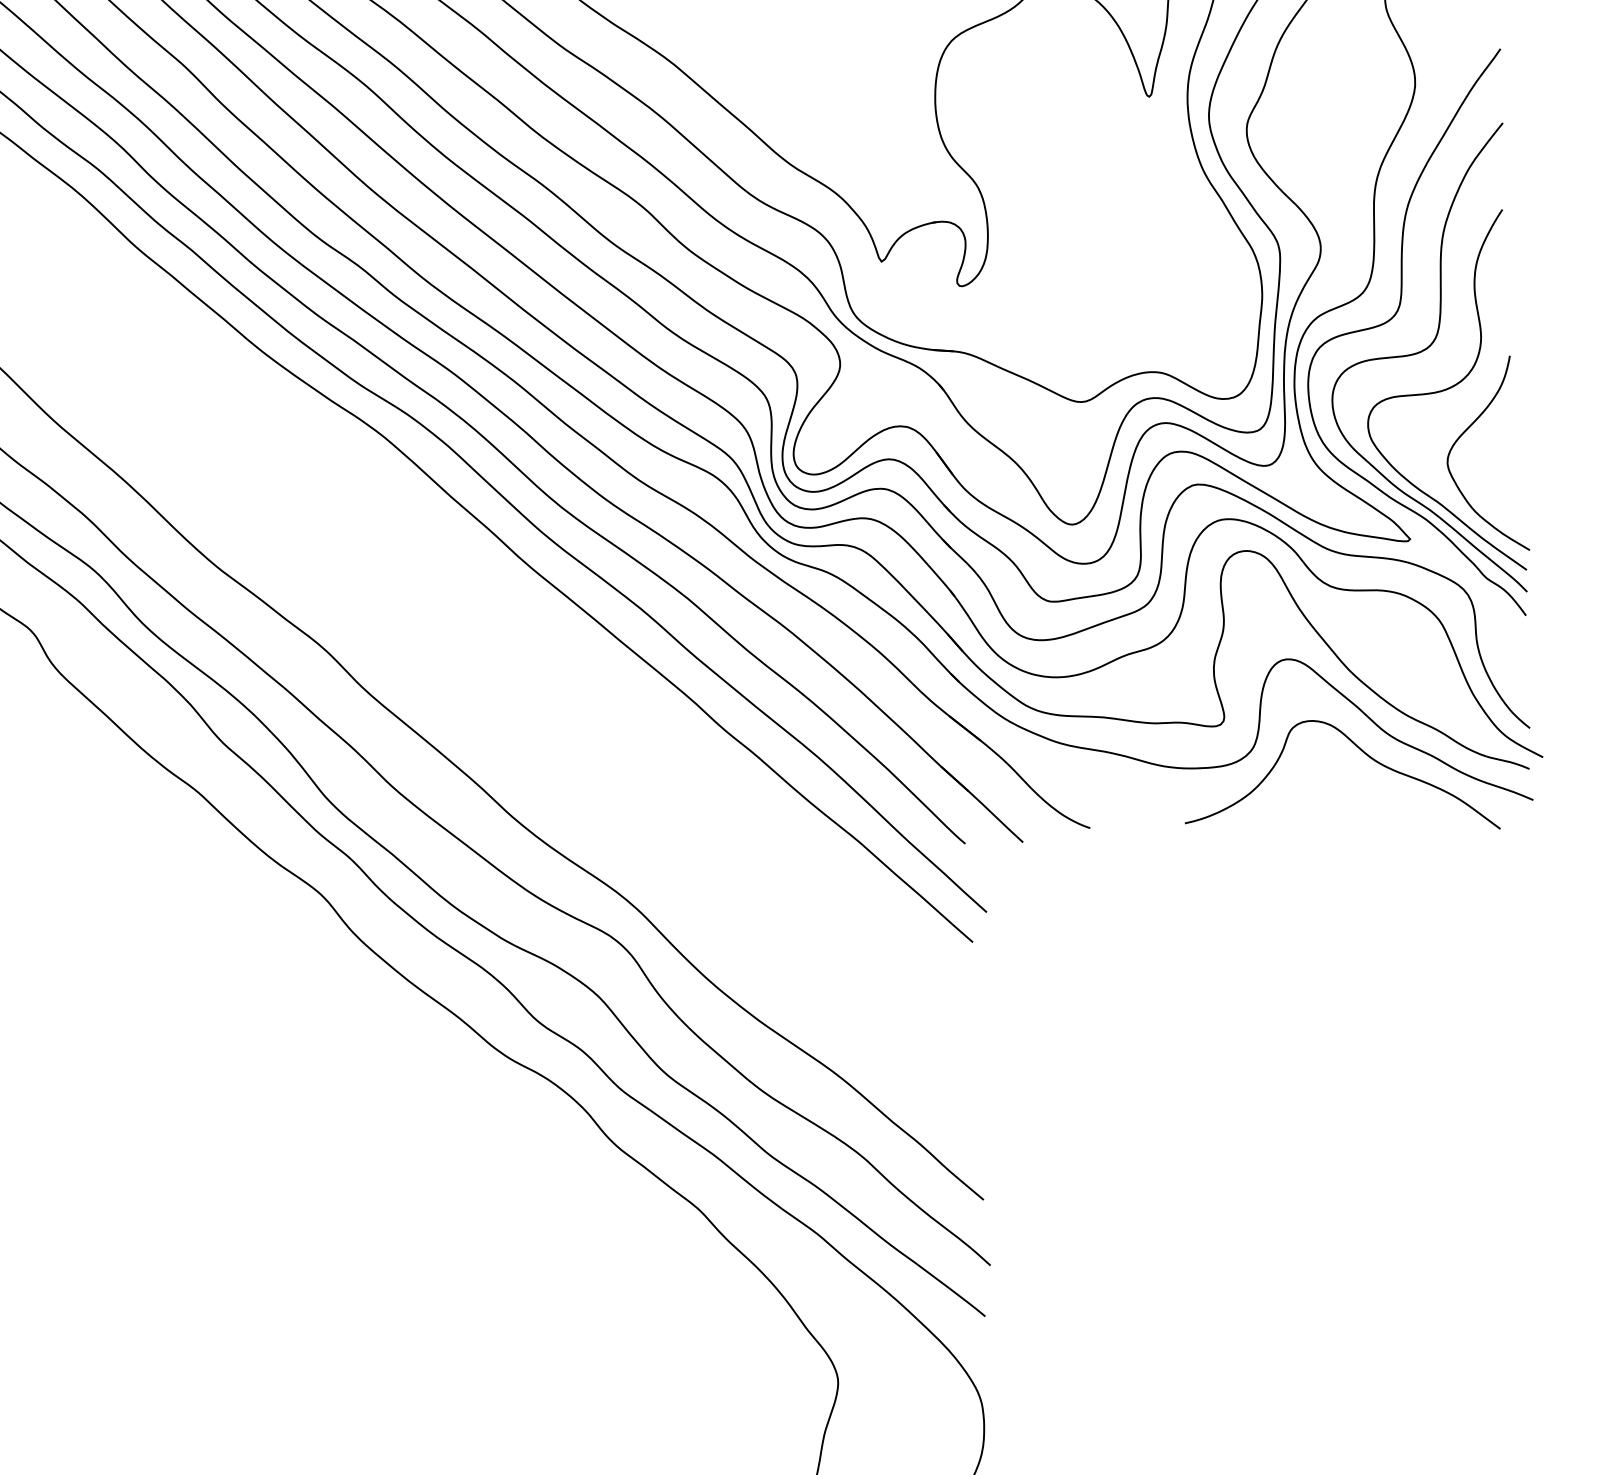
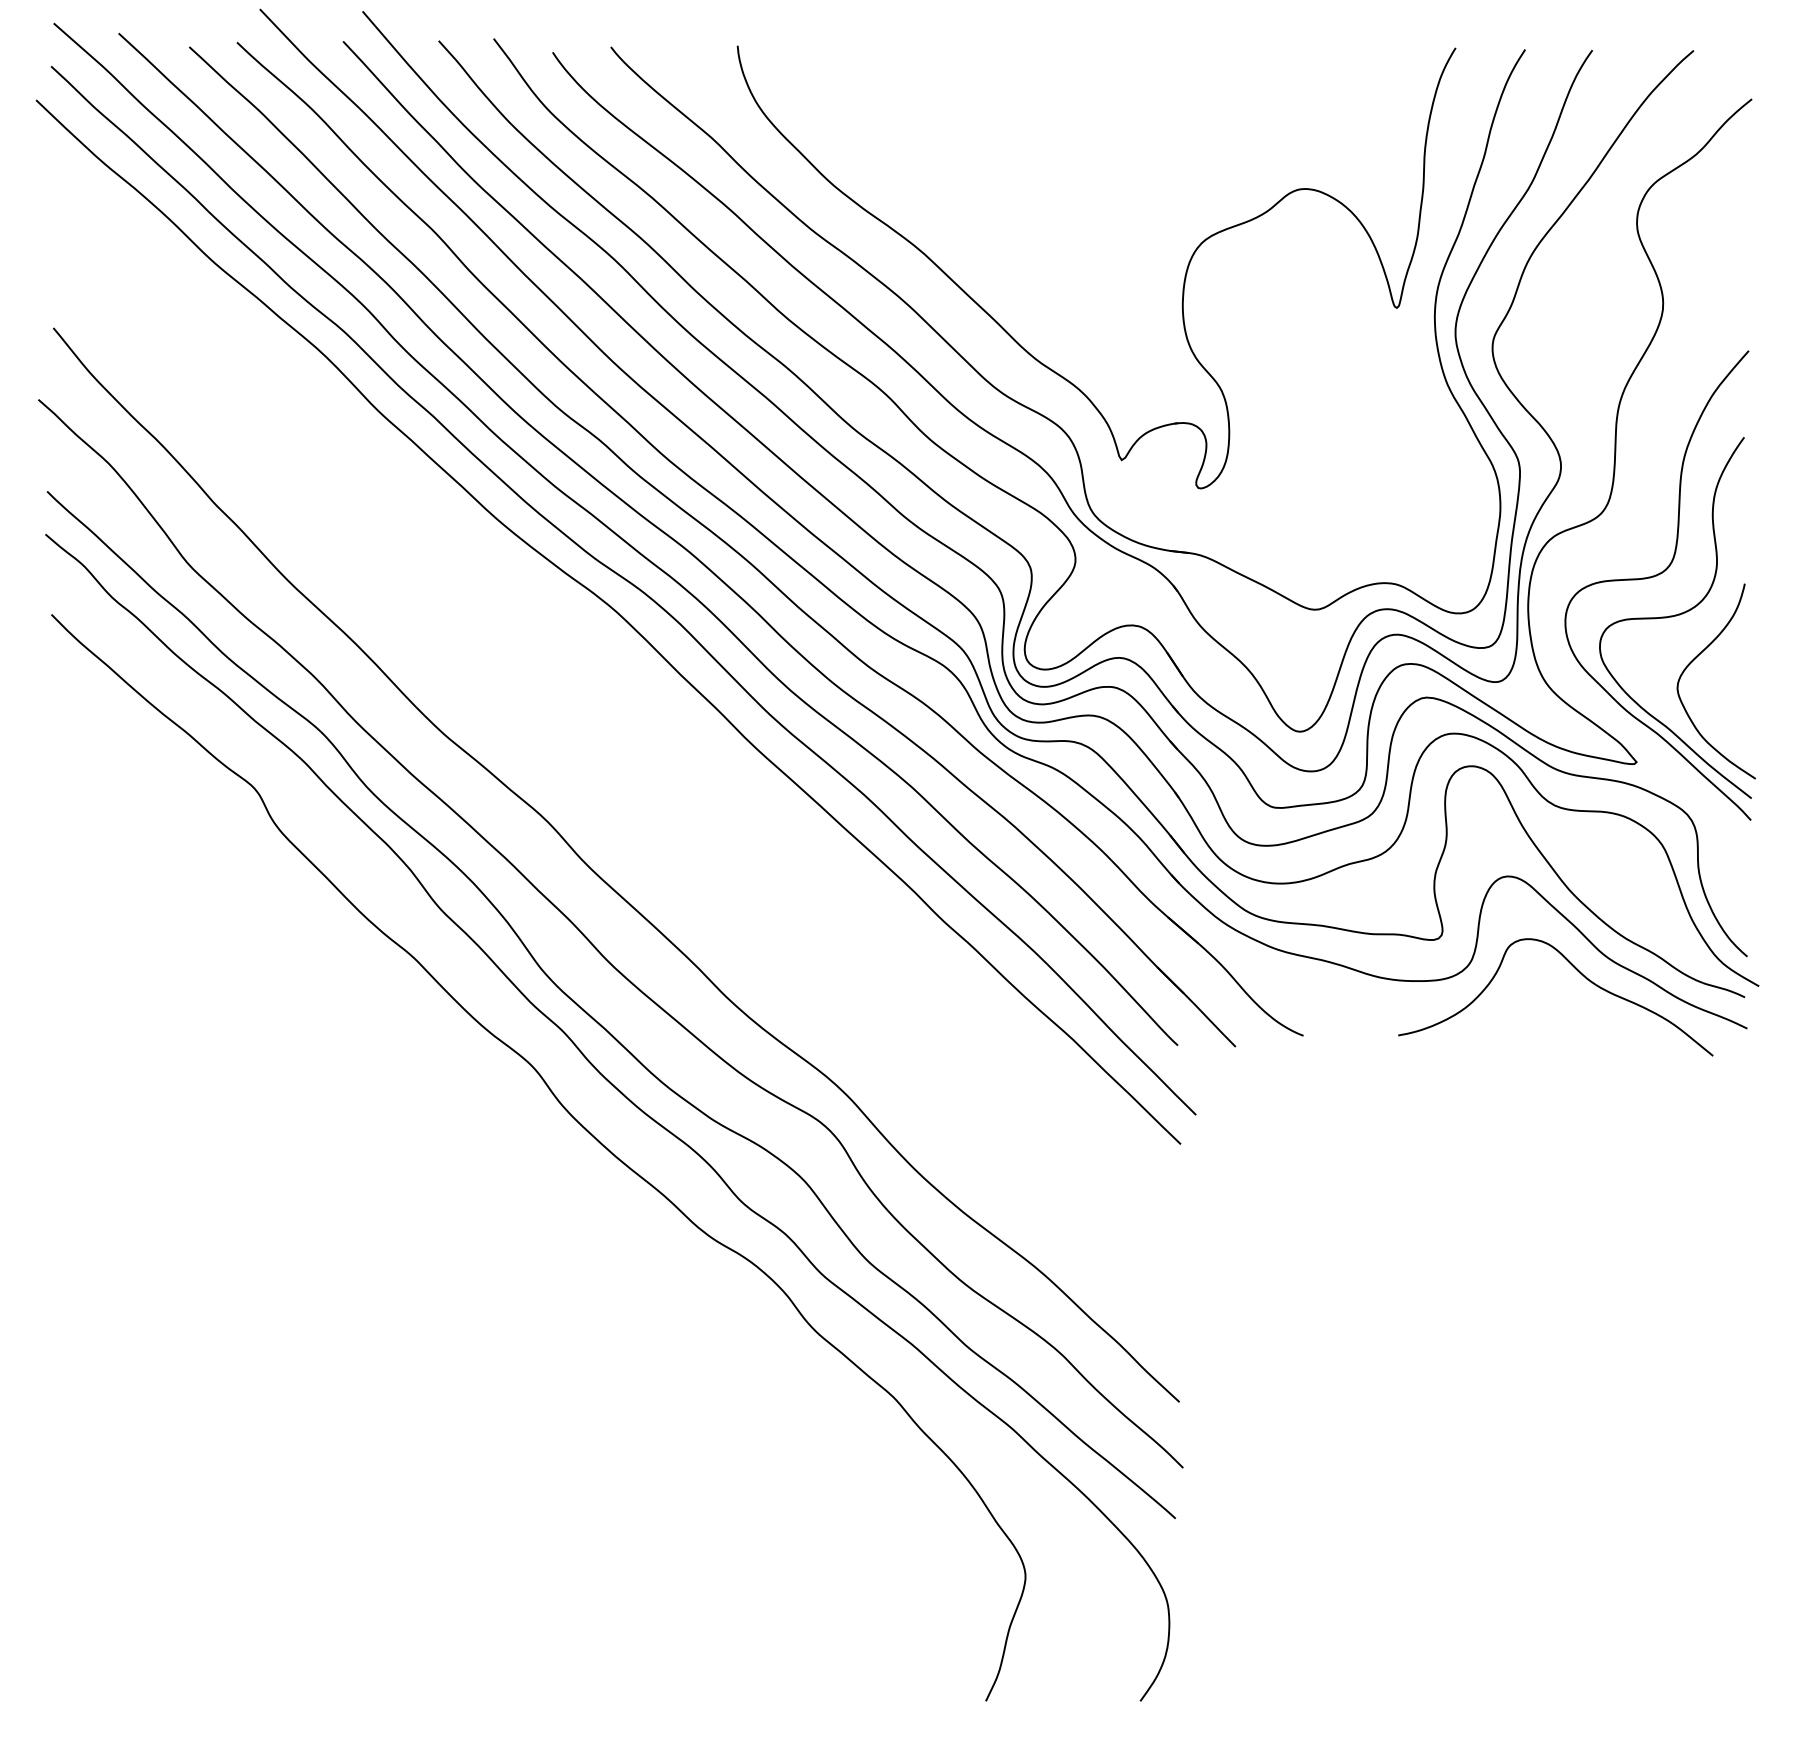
curve: (1391, 320) -> (1628, 542), removed

